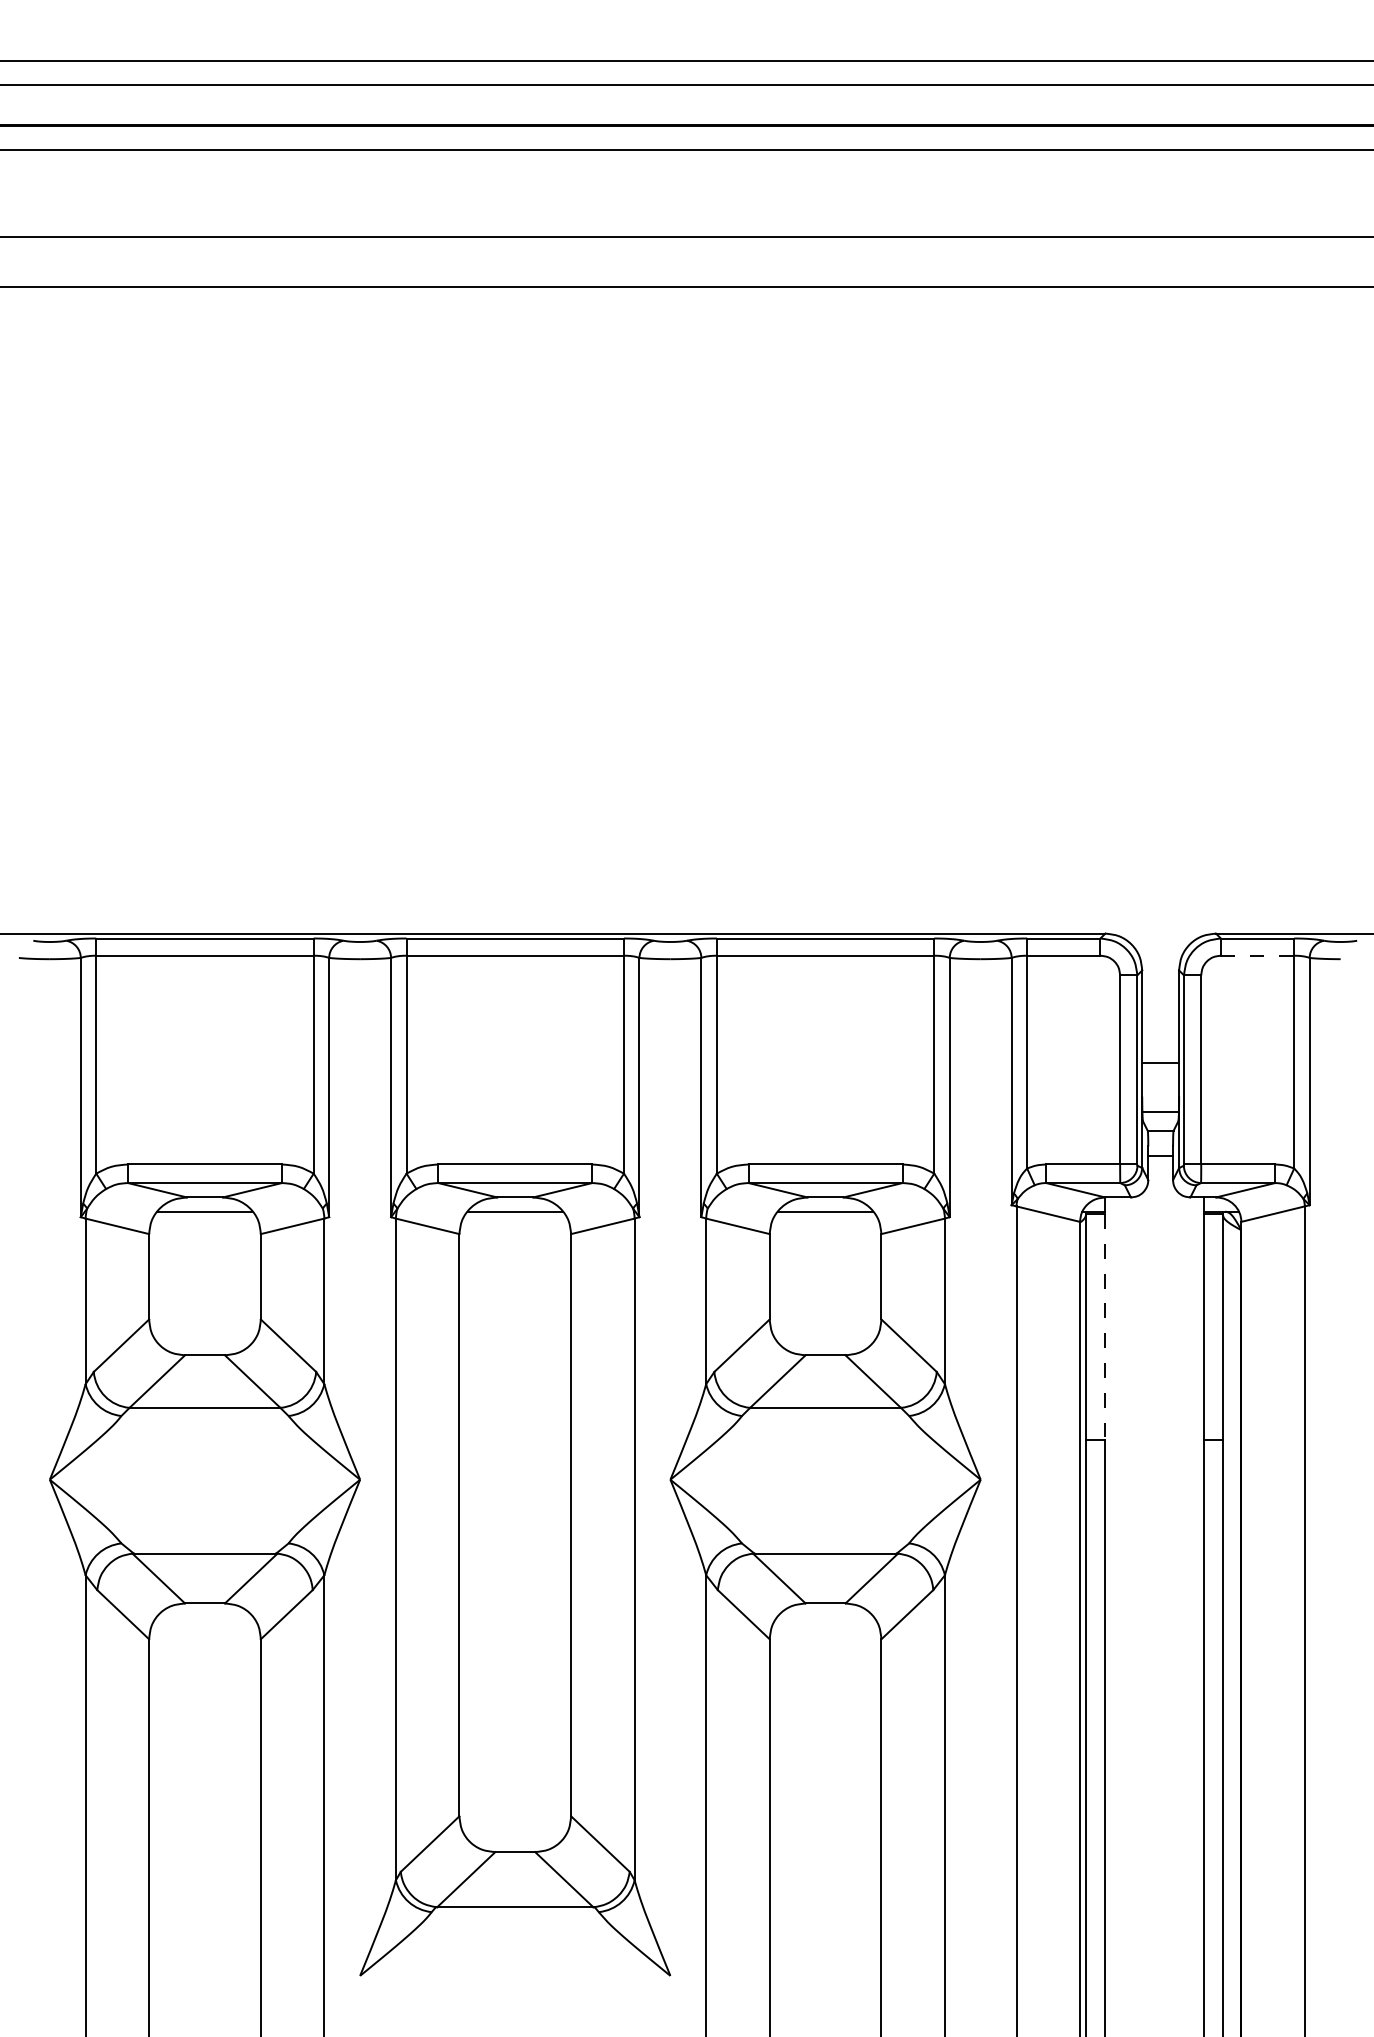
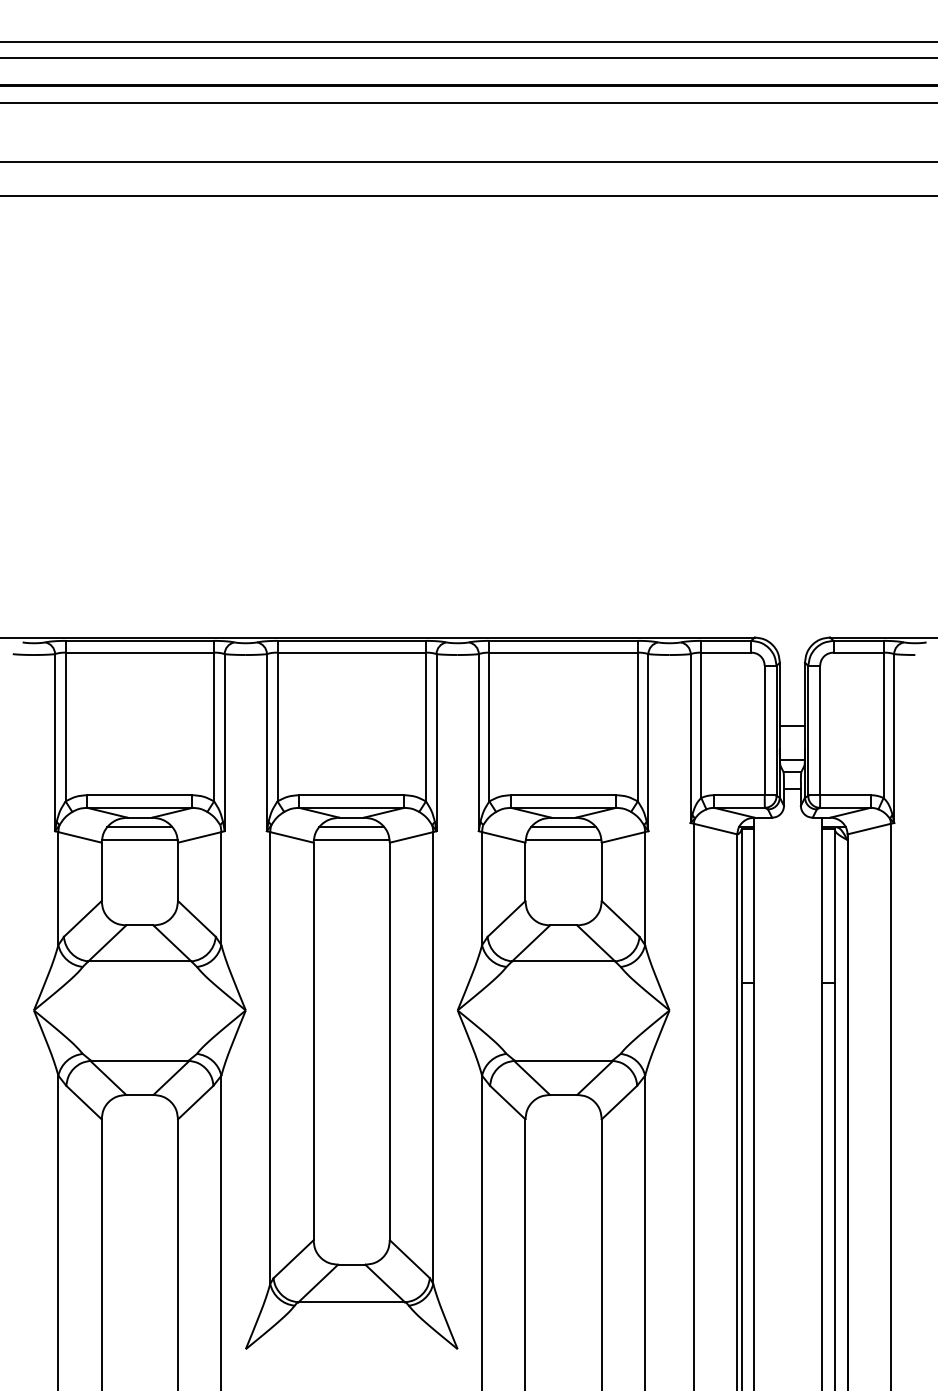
line: (1257, 955) -> (858, 652), dashed -> solid
line: (204, 1230) -> (139, 840), added
line: (514, 1230) -> (351, 840), added
line: (825, 1230) -> (563, 840), added
line: (1105, 1327) -> (754, 906), dashed -> solid

